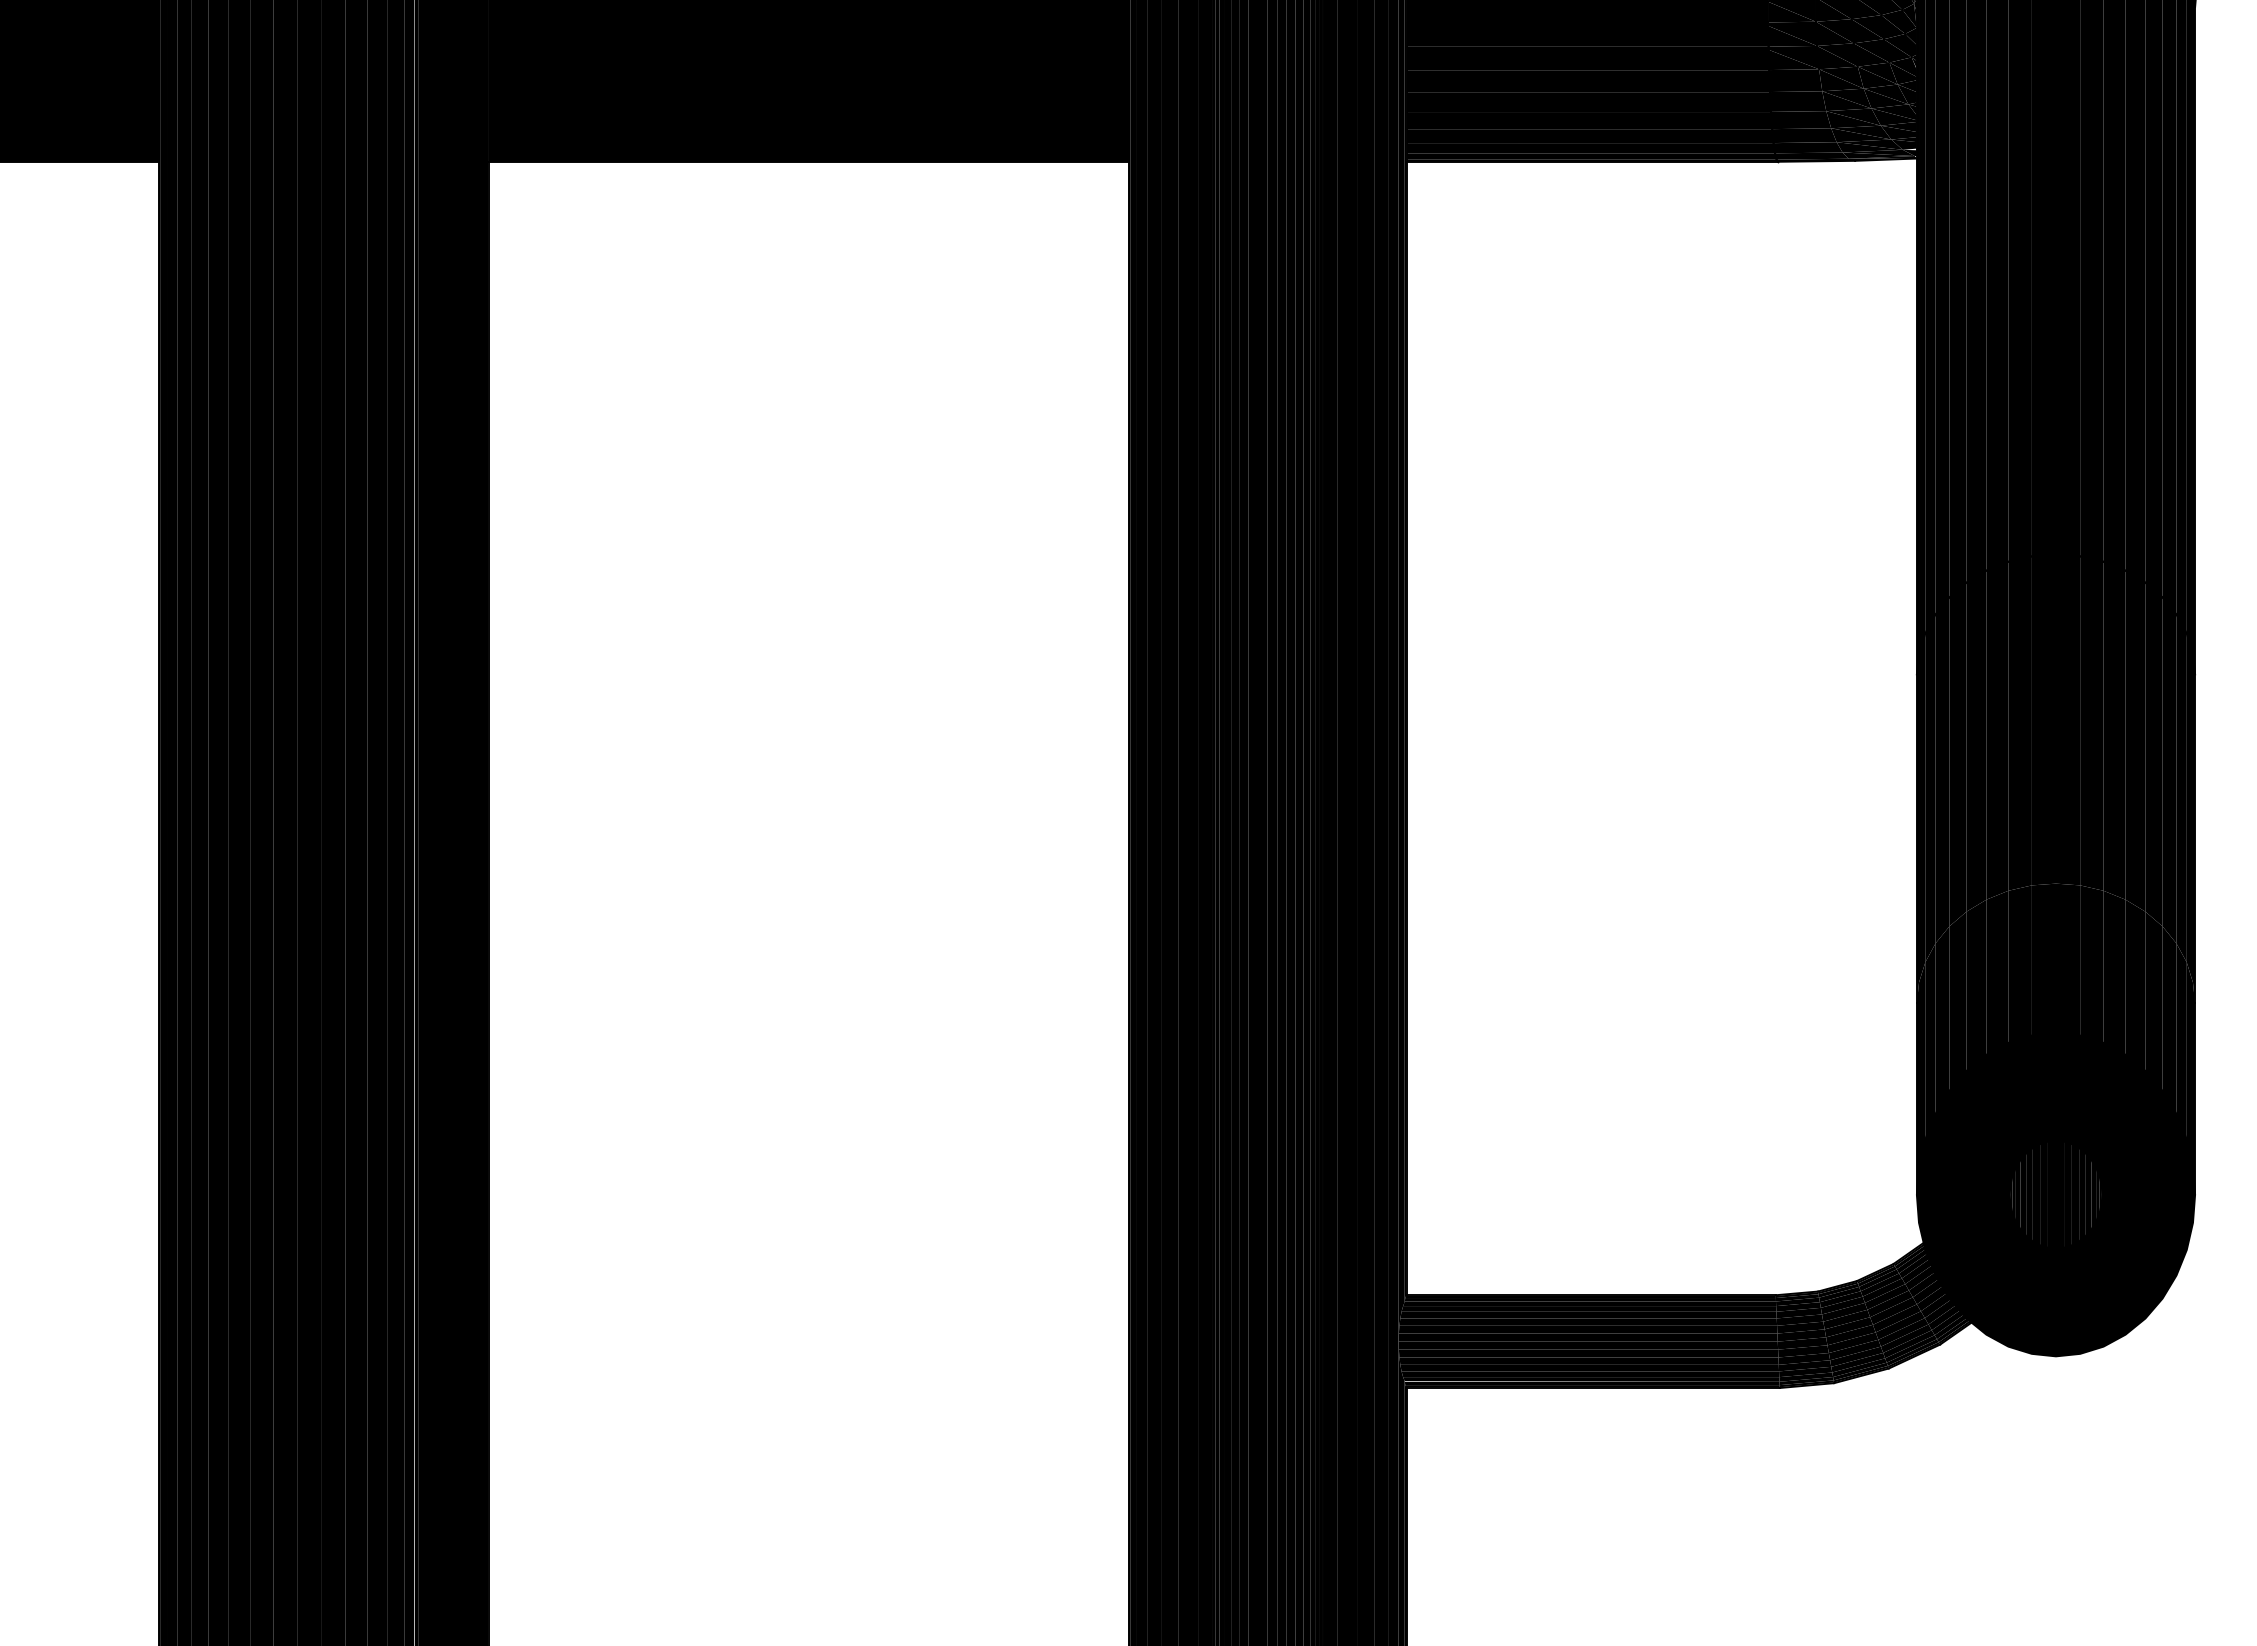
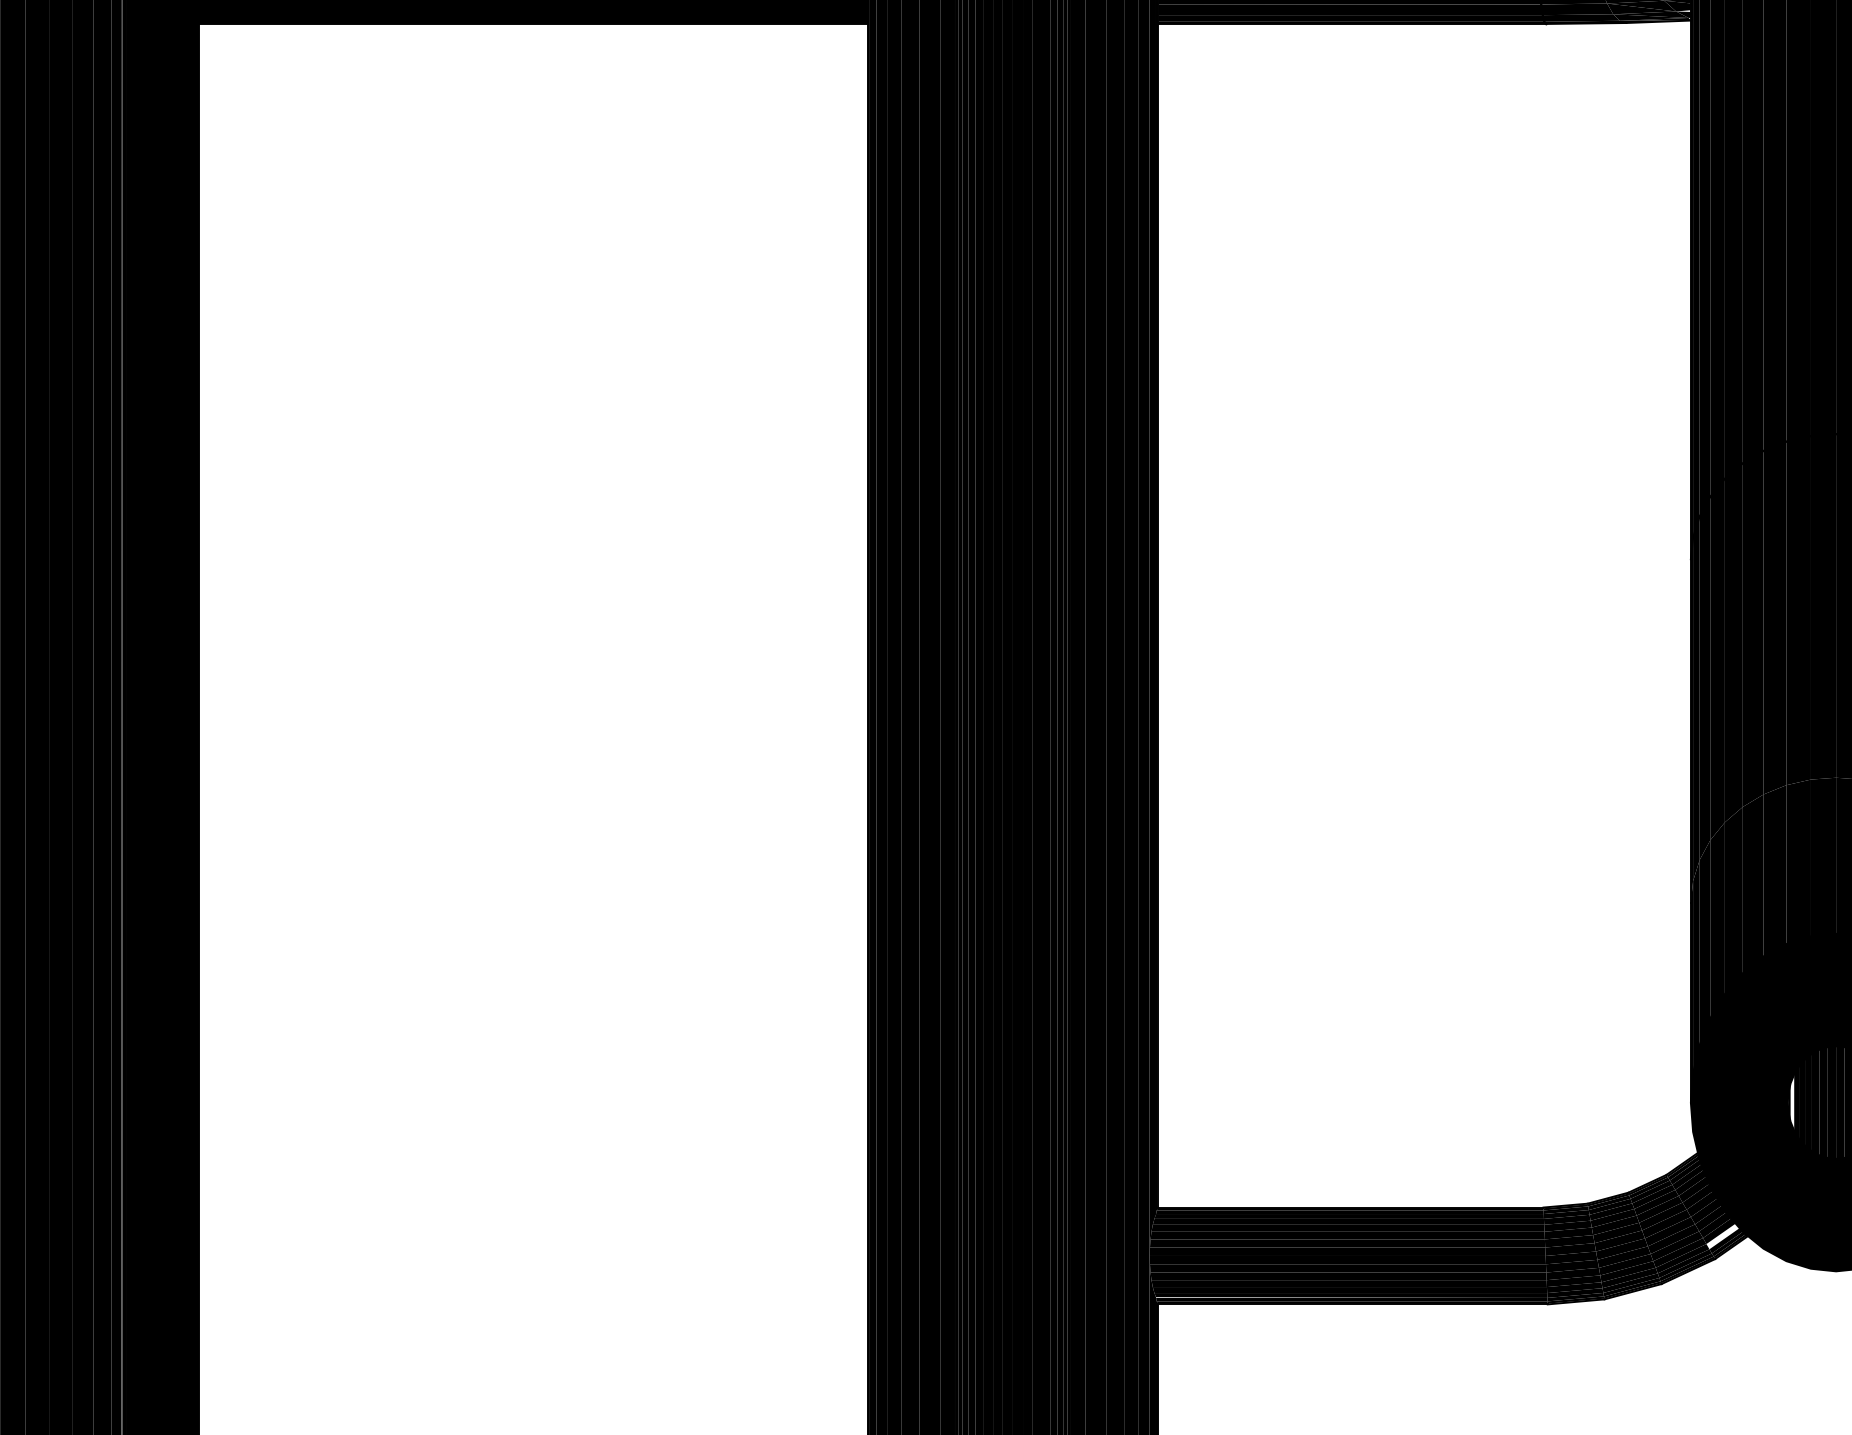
fill: (2013, 1194) -> (1791, 1102), removed
fill: (1947, 1322) -> (1722, 1235), removed

